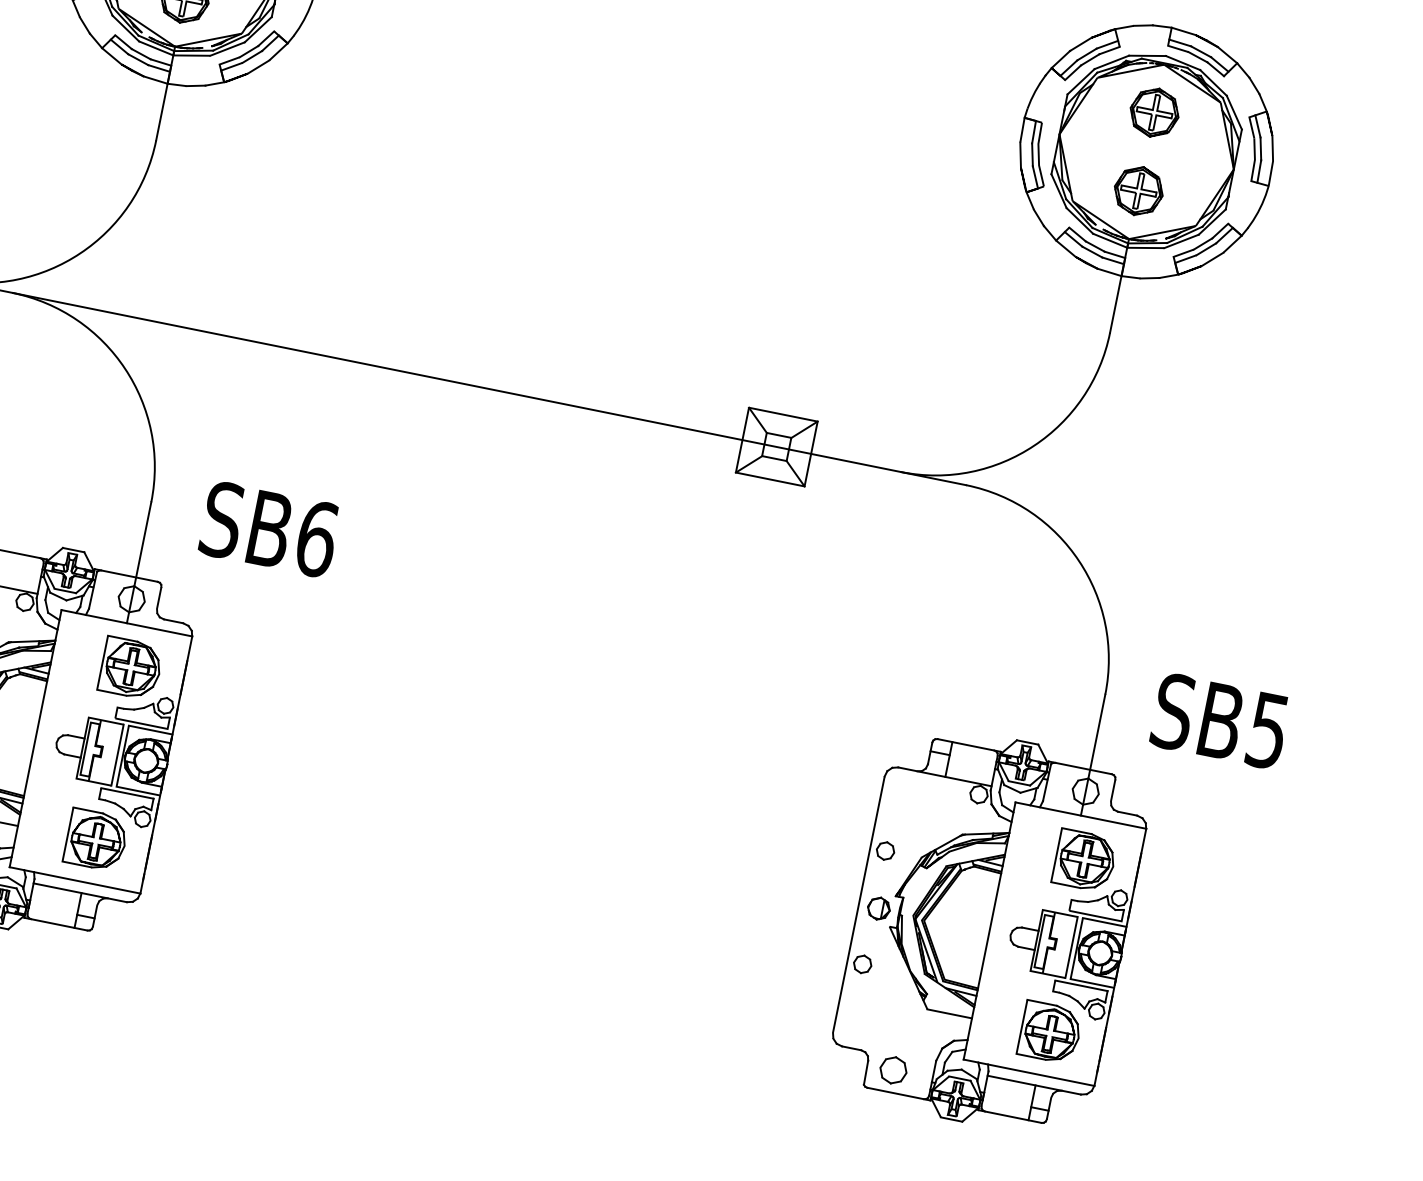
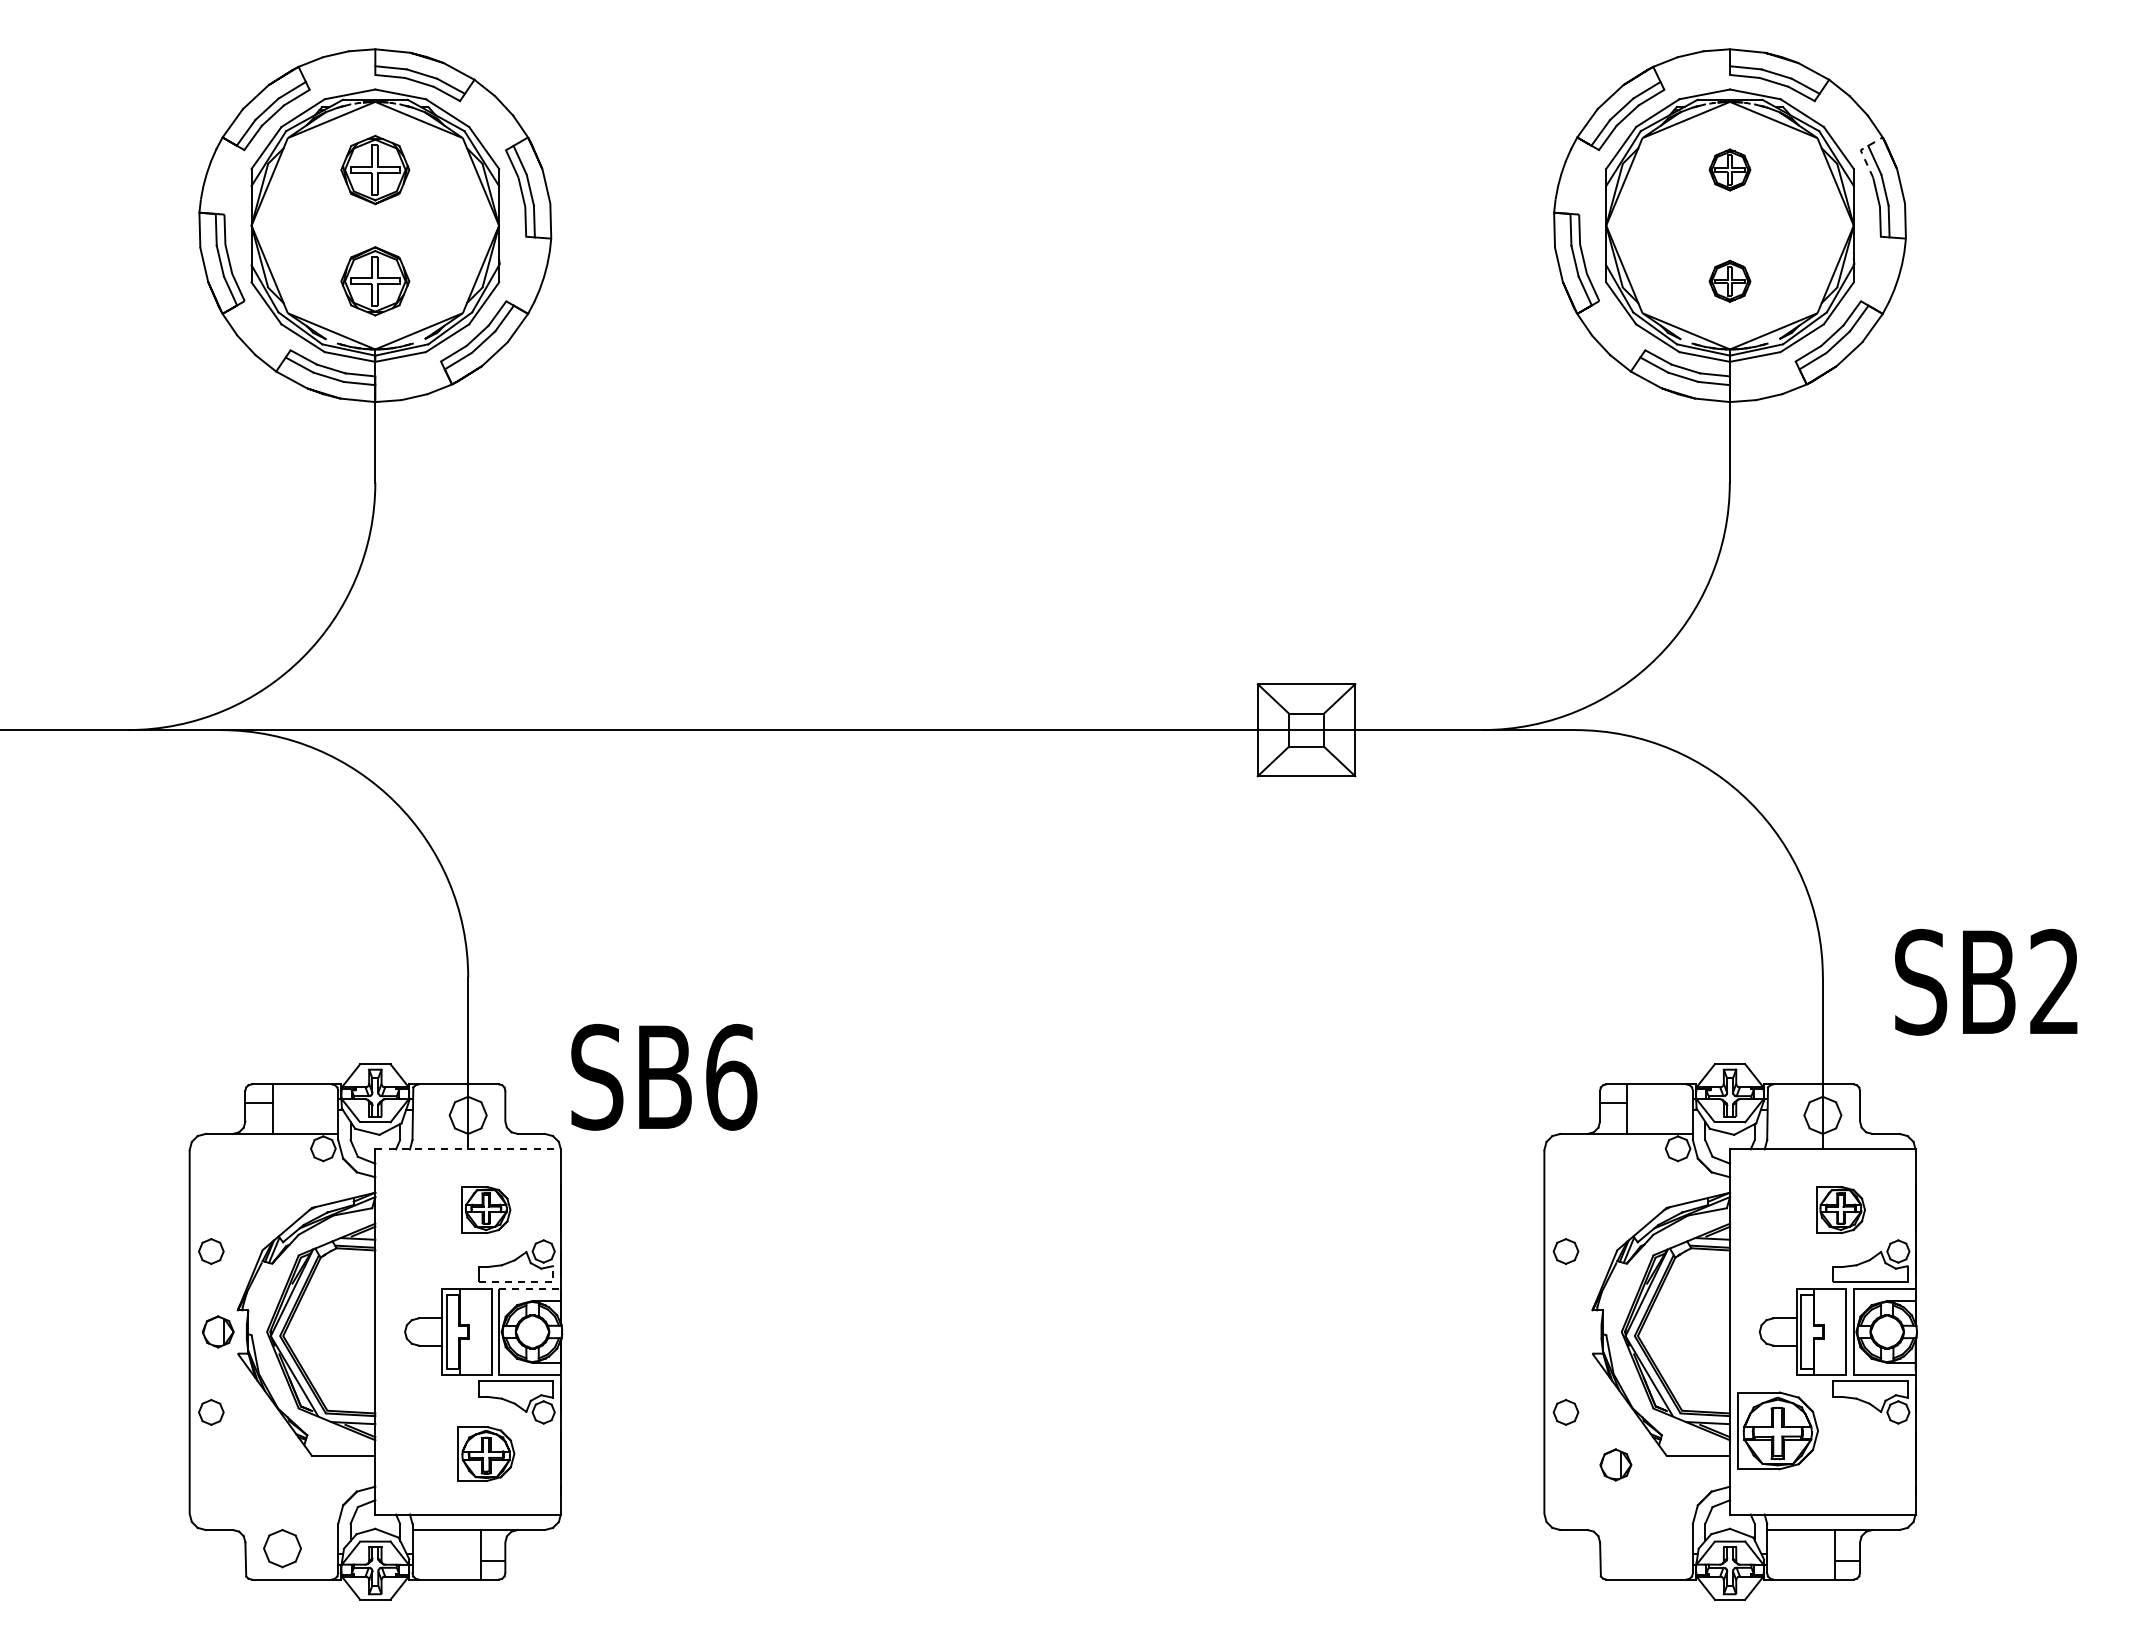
part: (1154, 112) -> (1729, 169), size x0.6
line: (1249, 119) -> (1861, 152), solid -> dashed
part: (1138, 191) -> (1729, 281), size x0.6
text: (269, 529) -> (664, 1077), moved
line: (127, 623) -> (468, 1149), solid -> dashed
part: (131, 668) -> (486, 1209), size x0.6
line: (148, 725) -> (525, 1282), solid -> dashed
line: (151, 730) -> (530, 1288), solid -> dashed
text: (1267, 730) -> (2054, 981), SB5 -> SB2
part: (96, 840) -> (486, 1453), size x0.7
part: (1084, 860) -> (1840, 1209), size x0.6
part: (878, 908) -> (1615, 1464), moved
part: (1050, 1032) -> (1777, 1430), moved
part: (892, 1070) -> (1636, 1548), removed

